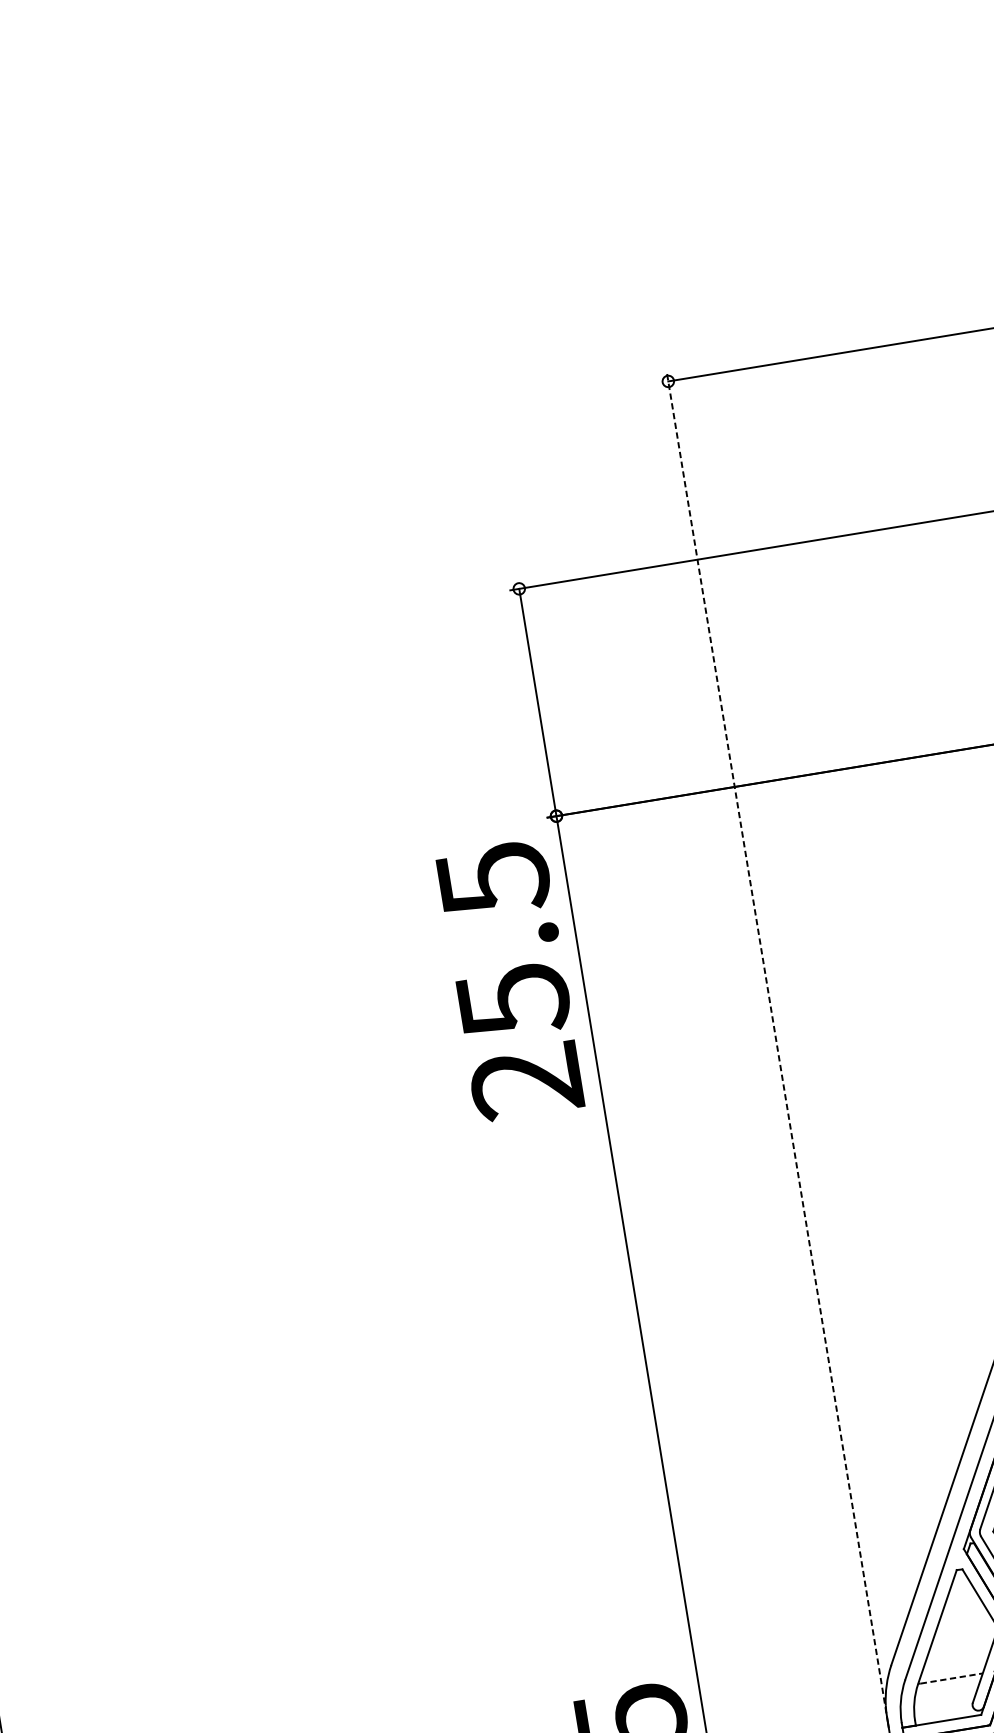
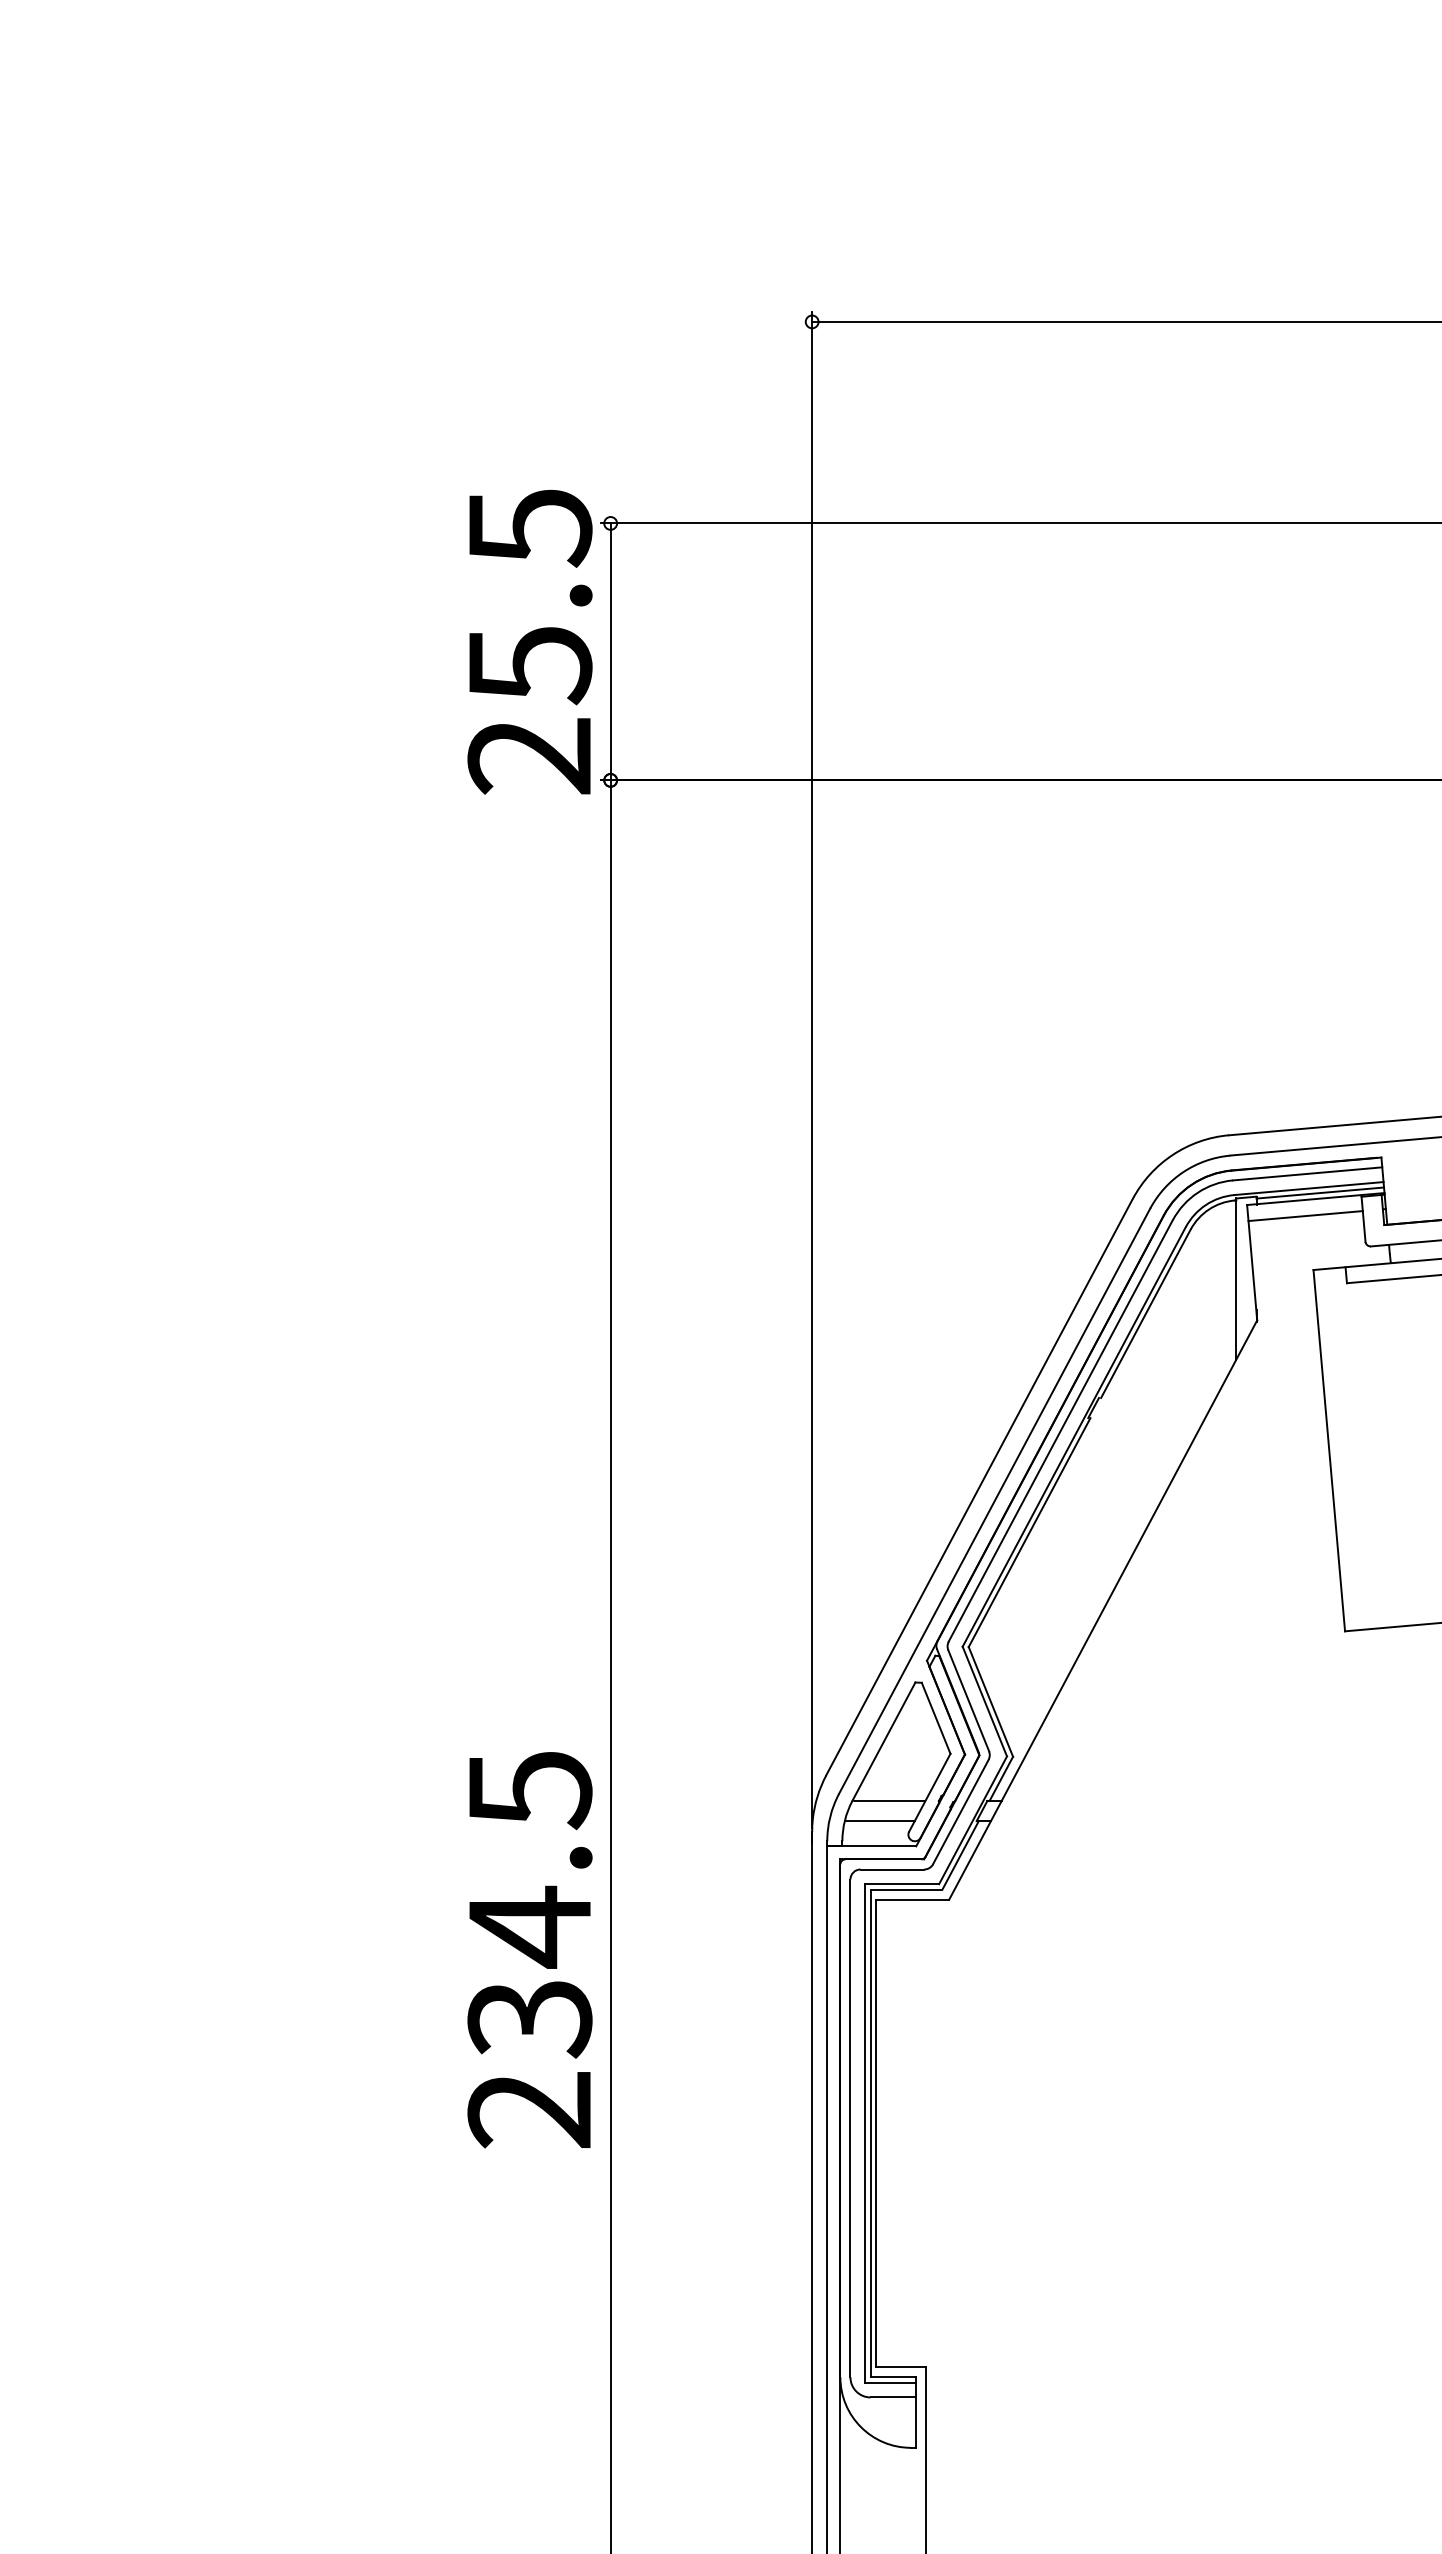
text: (509, 980) -> (529, 641), moved
line: (776, 1042) -> (812, 1069), dashed -> solid
line: (951, 1678) -> (890, 1800), dashed -> solid
line: (945, 1698) -> (879, 1821), added

